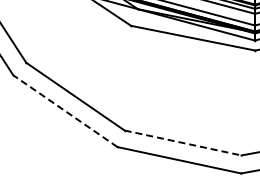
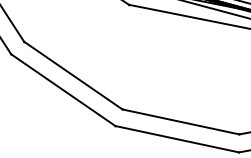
line: (65, 110) -> (63, 89), dashed -> solid
line: (183, 143) -> (181, 122), dashed -> solid

